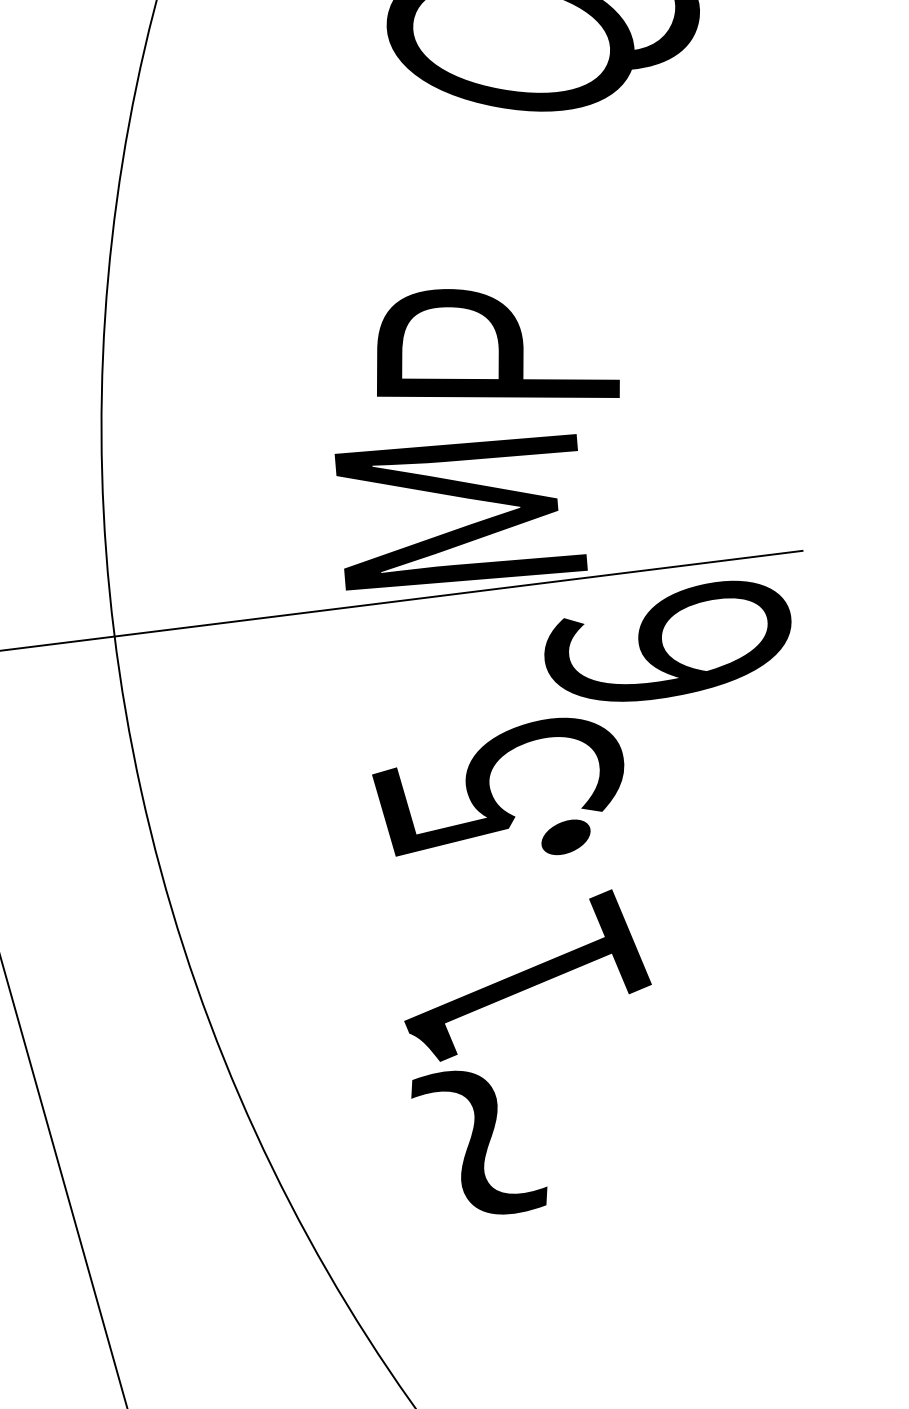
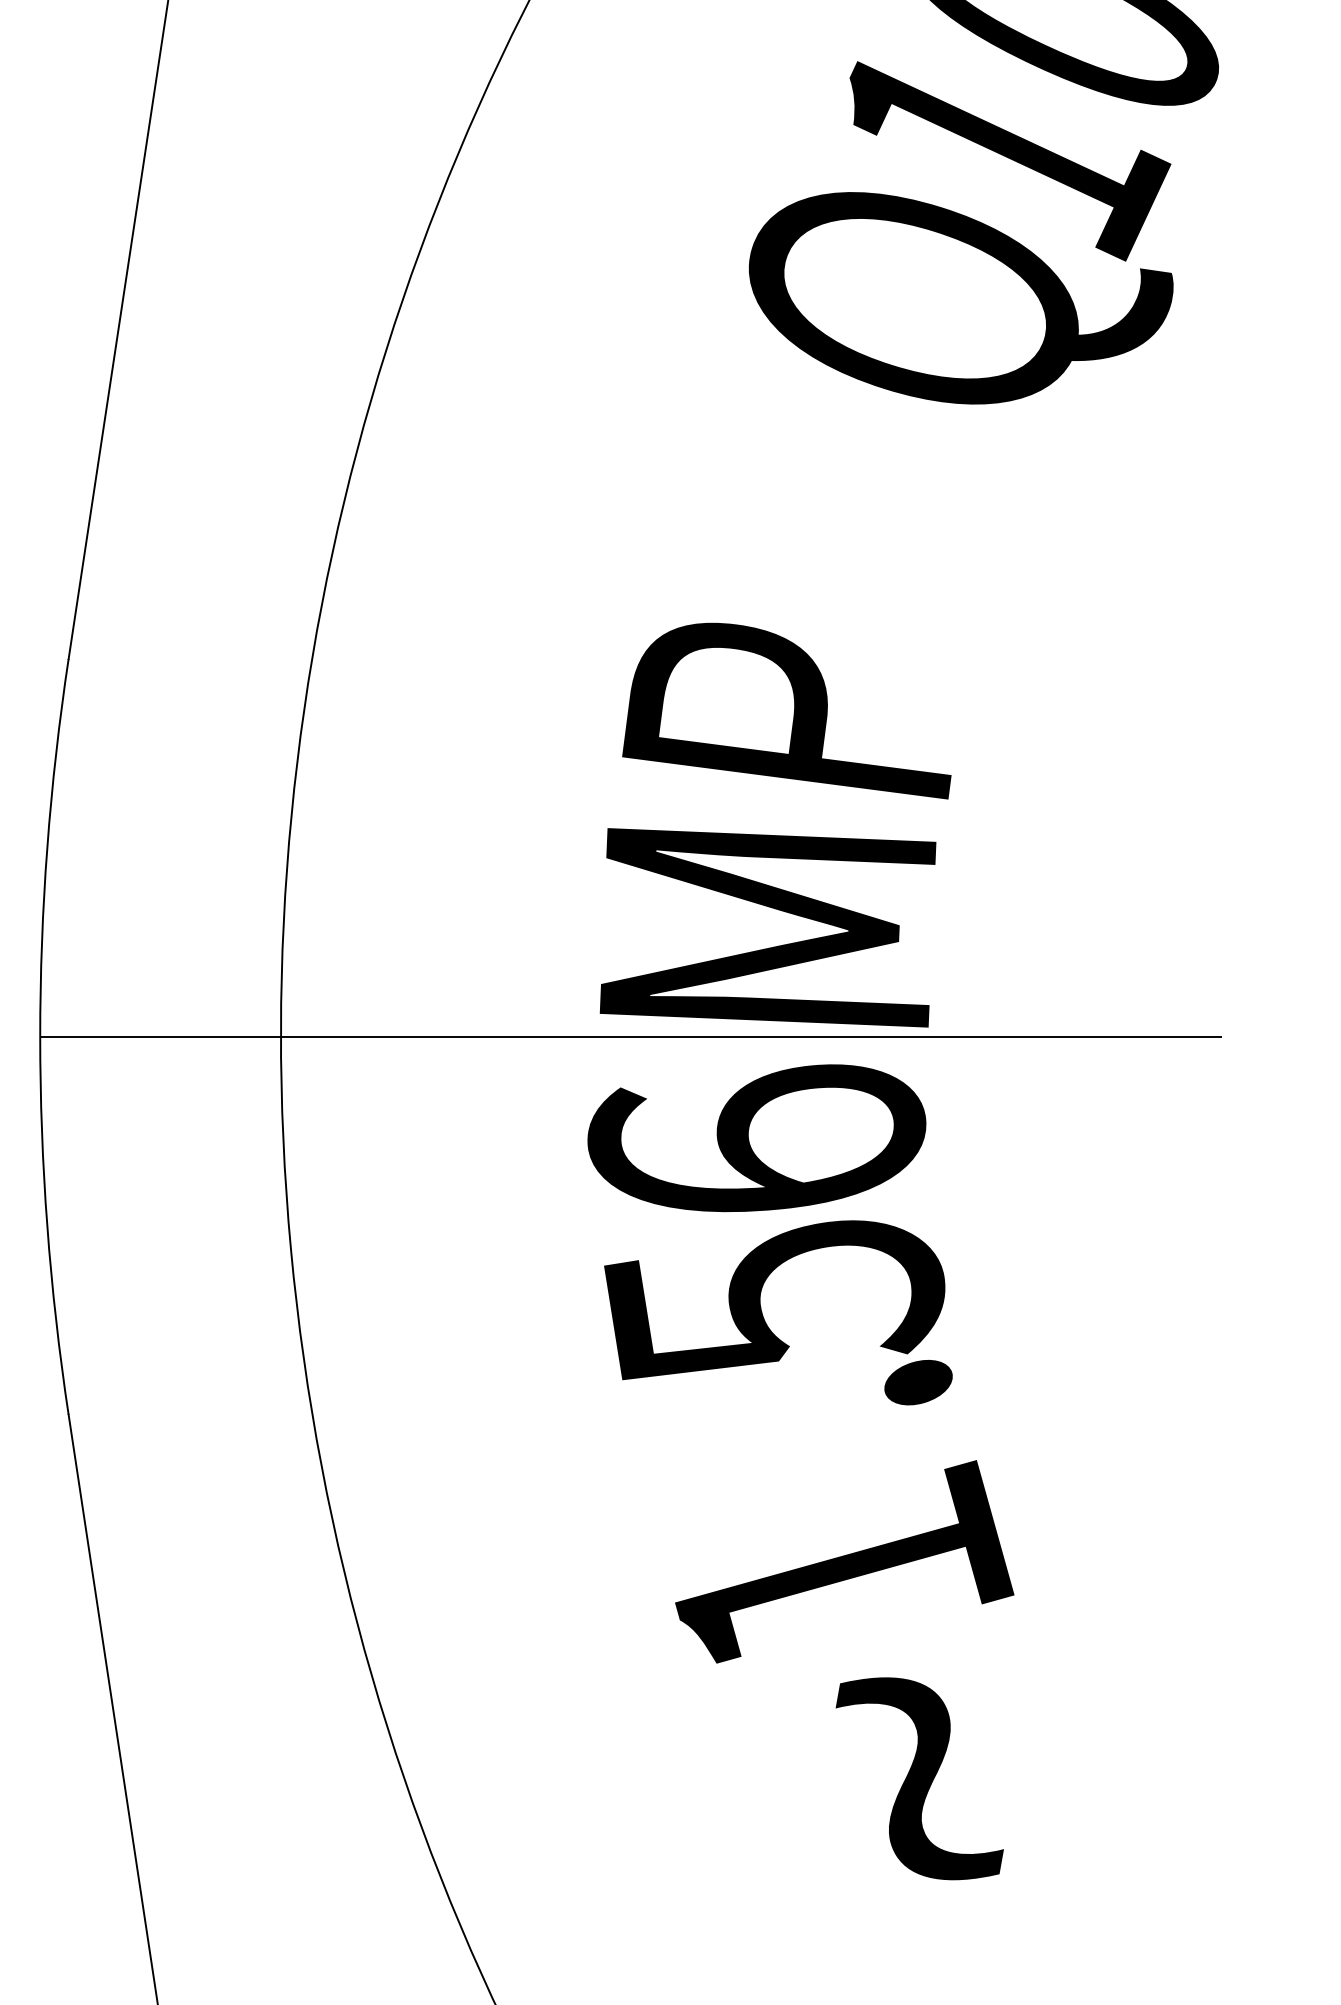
text: (493, 347) -> (786, 710), moved
text: (668, 643) -> (756, 1138), moved
text: (565, 837) -> (918, 1382), moved
text: (524, 975) -> (844, 1561), moved
text: (479, 1142) -> (919, 1778), moved

